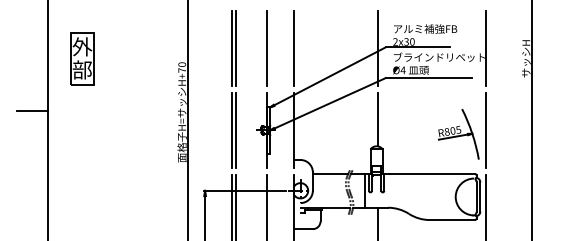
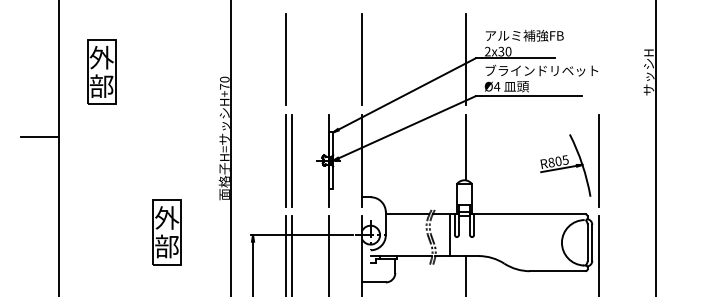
line: (236, 48) -> (291, 59), removed
line: (267, 48) -> (329, 59), removed
line: (485, 48) -> (598, 59), removed
part: (135, 188) -> (167, 232), added

